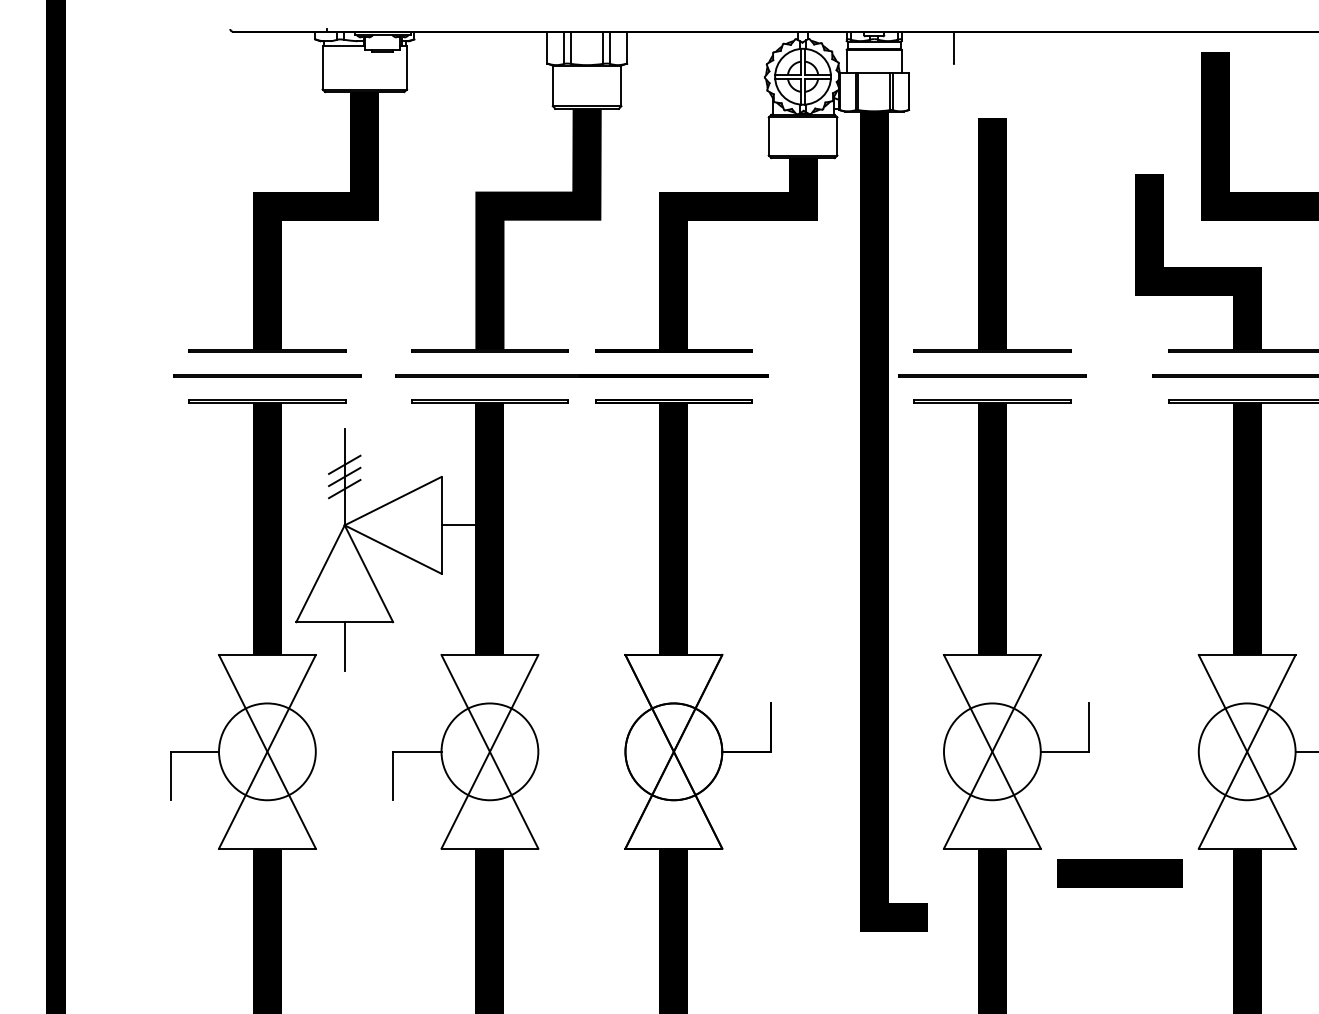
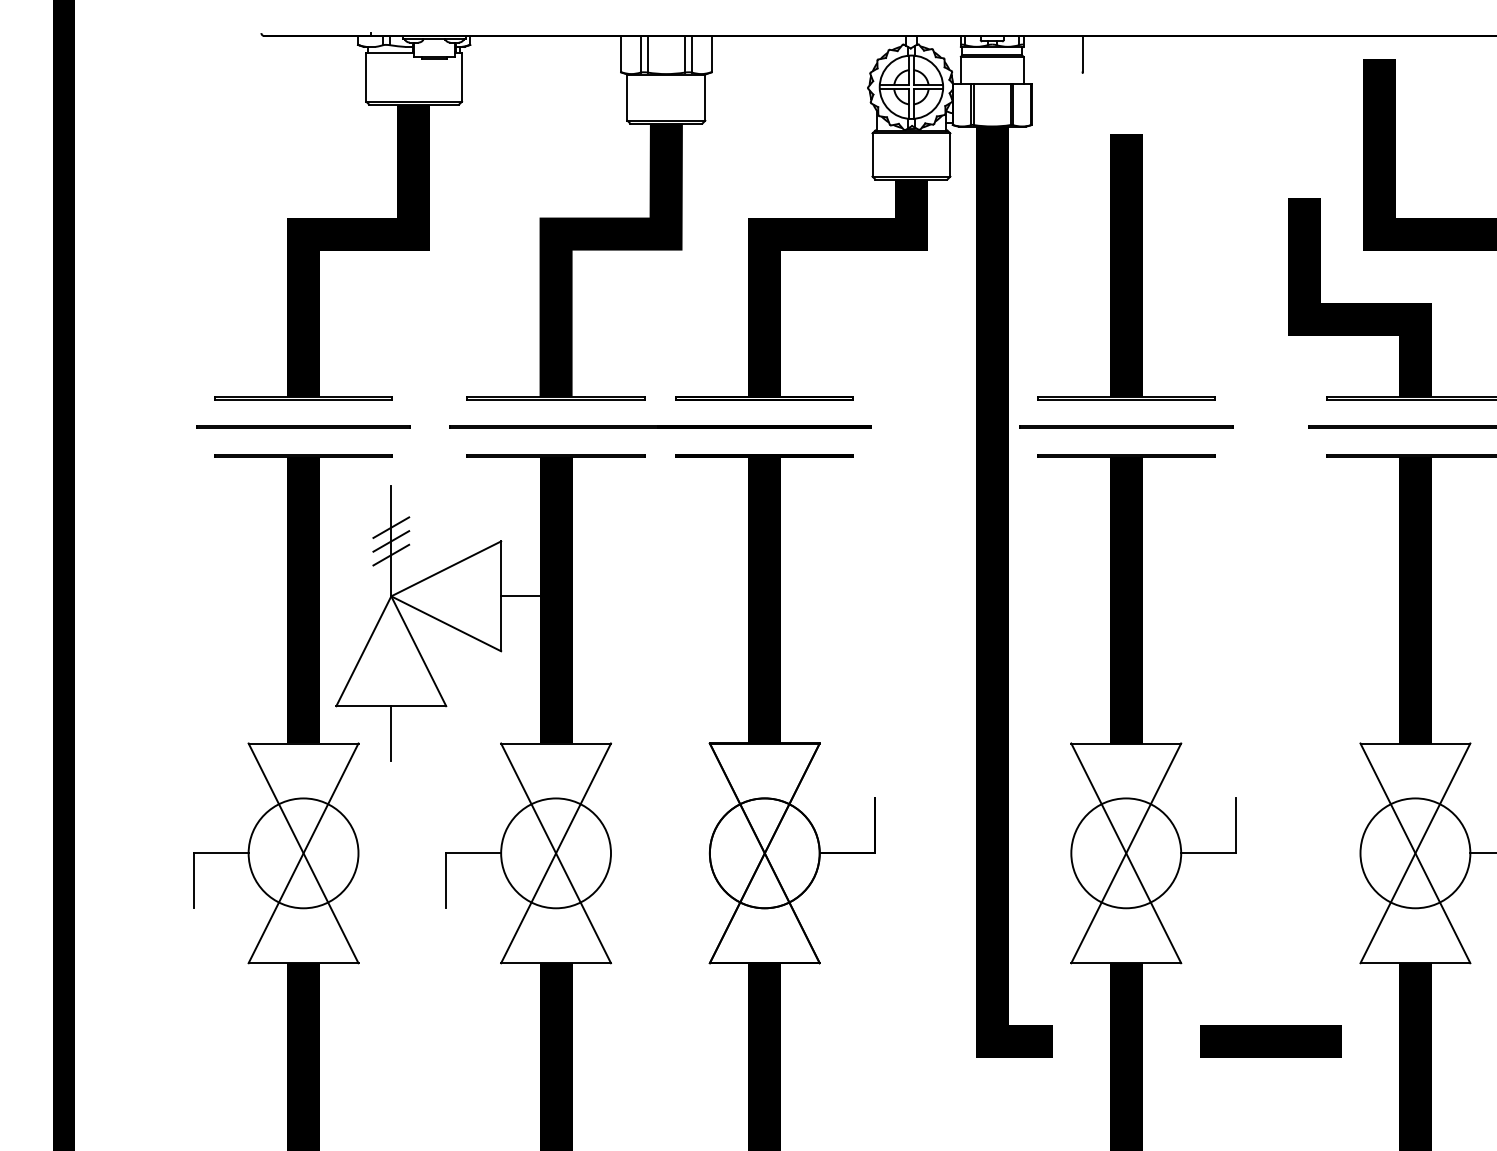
line: (1119, 873) -> (1270, 1041), moved

